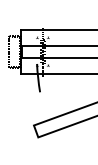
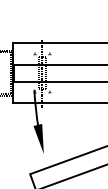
fill: (39, 99) -> (37, 138), added

